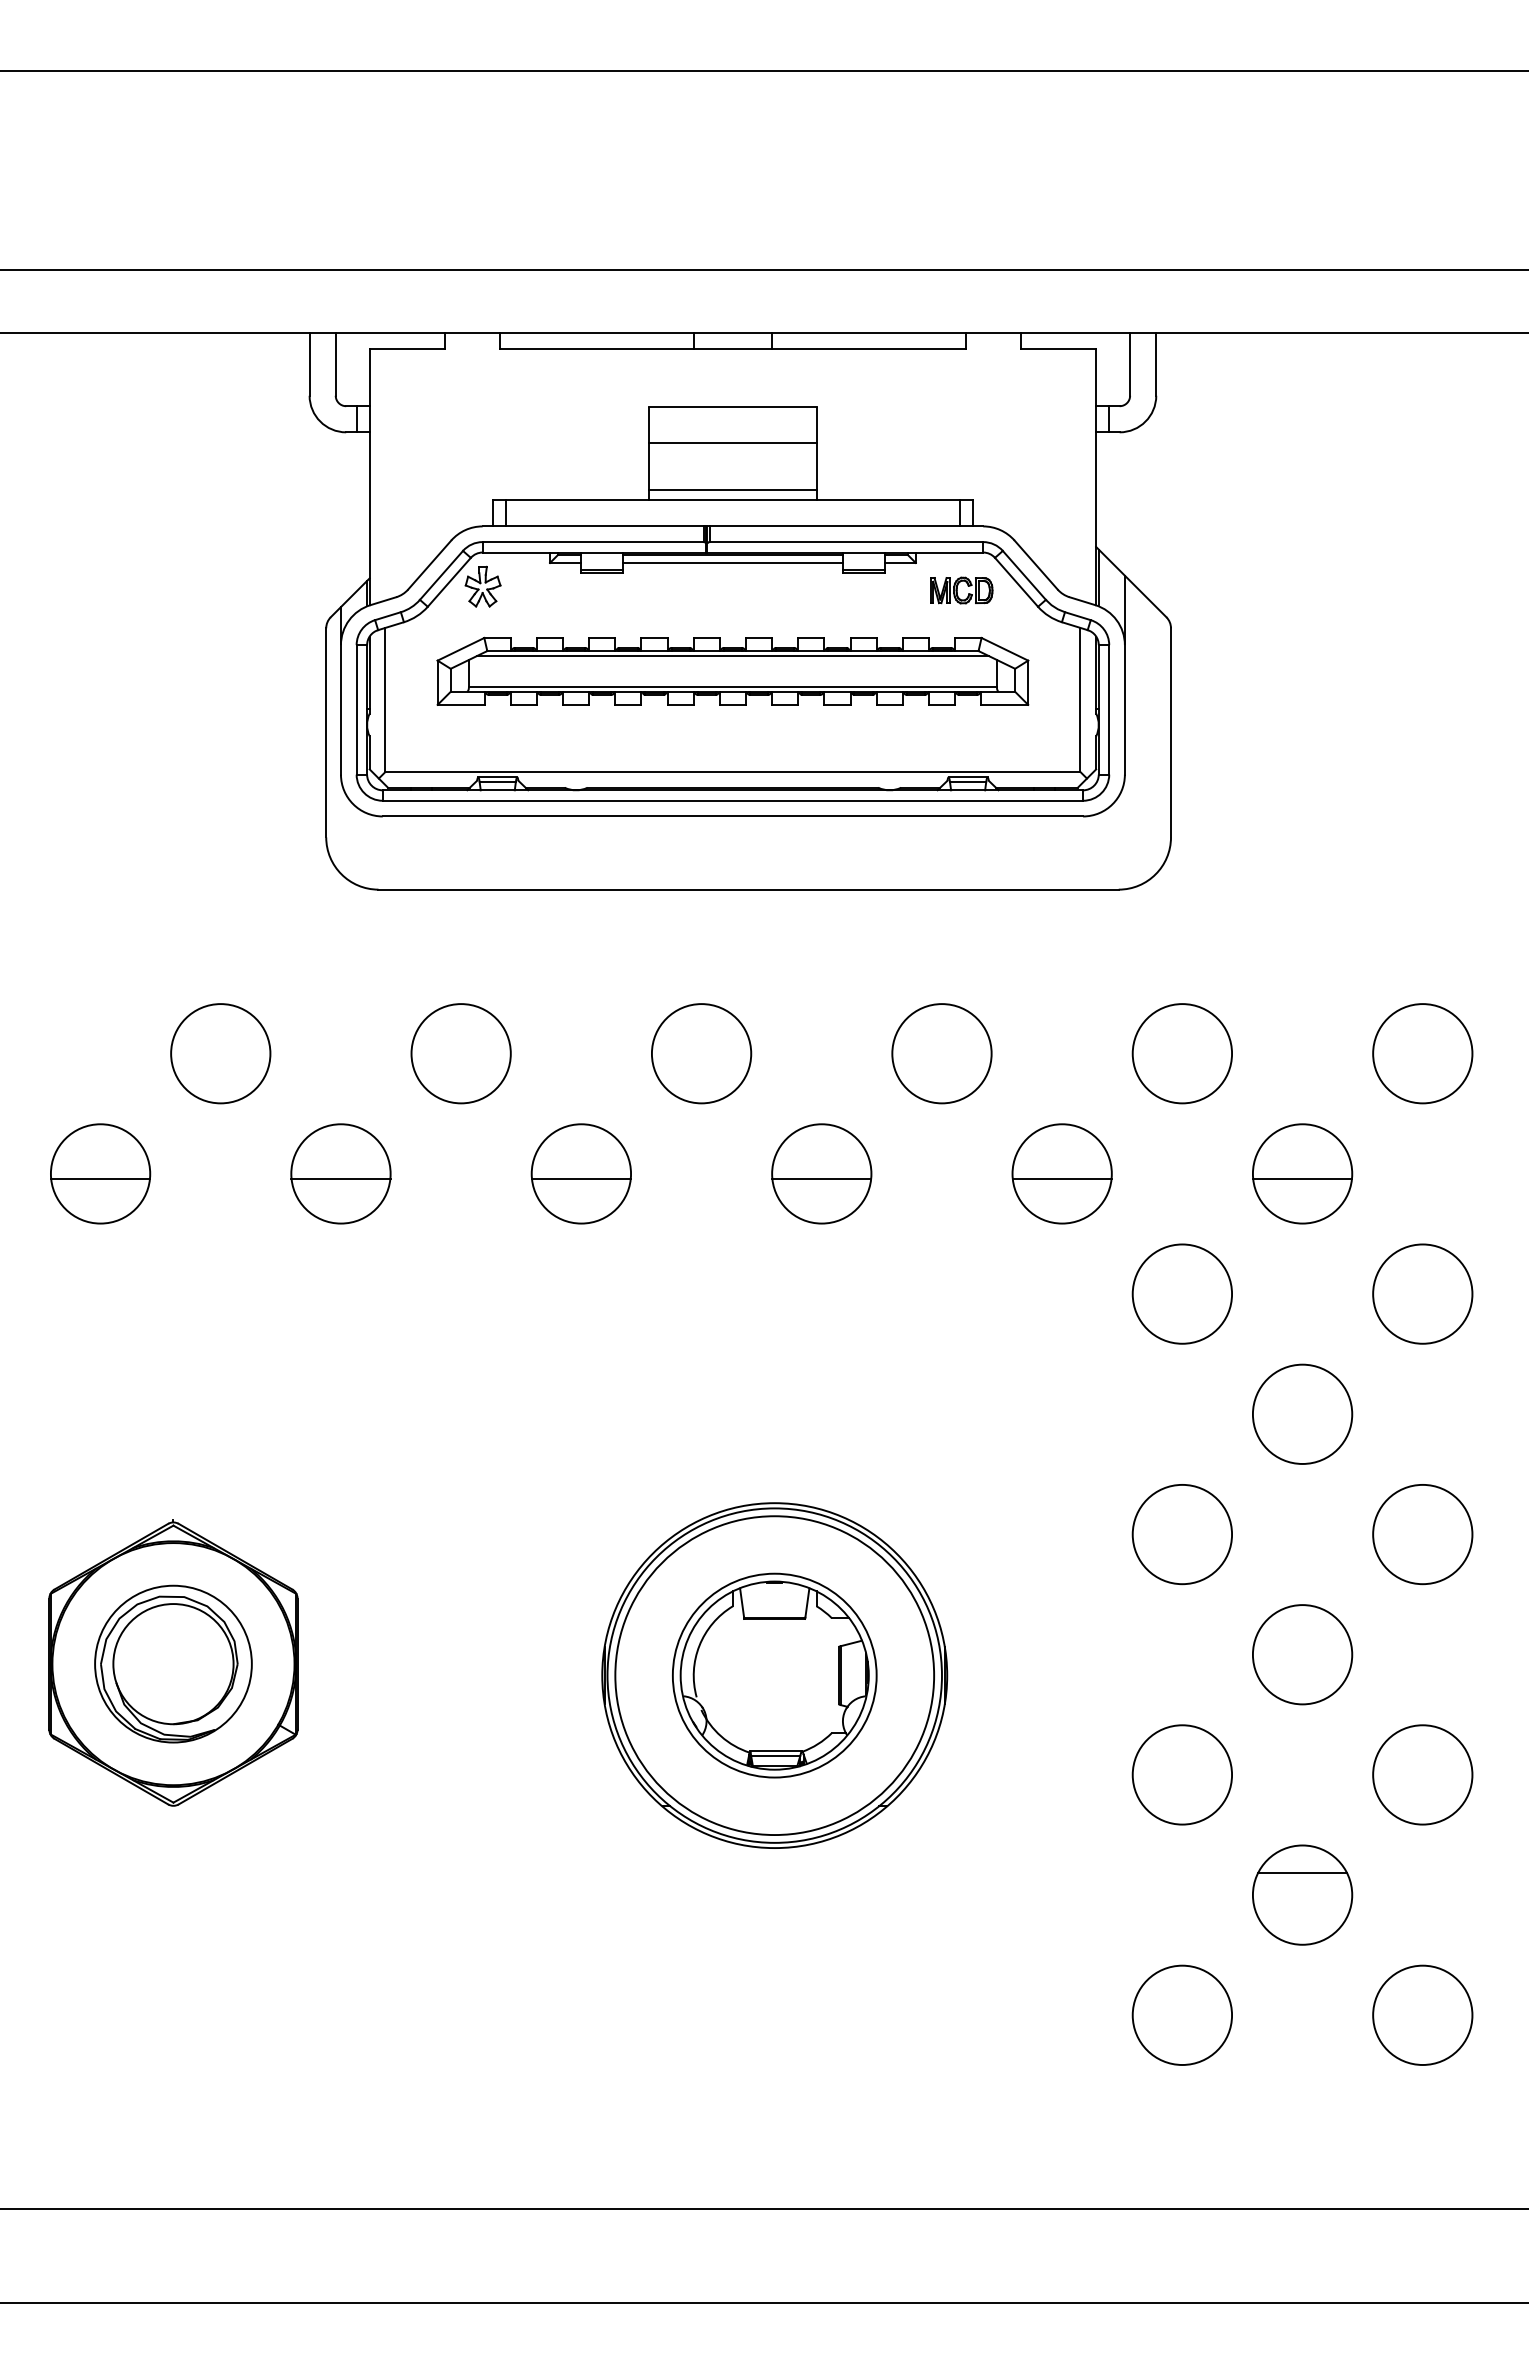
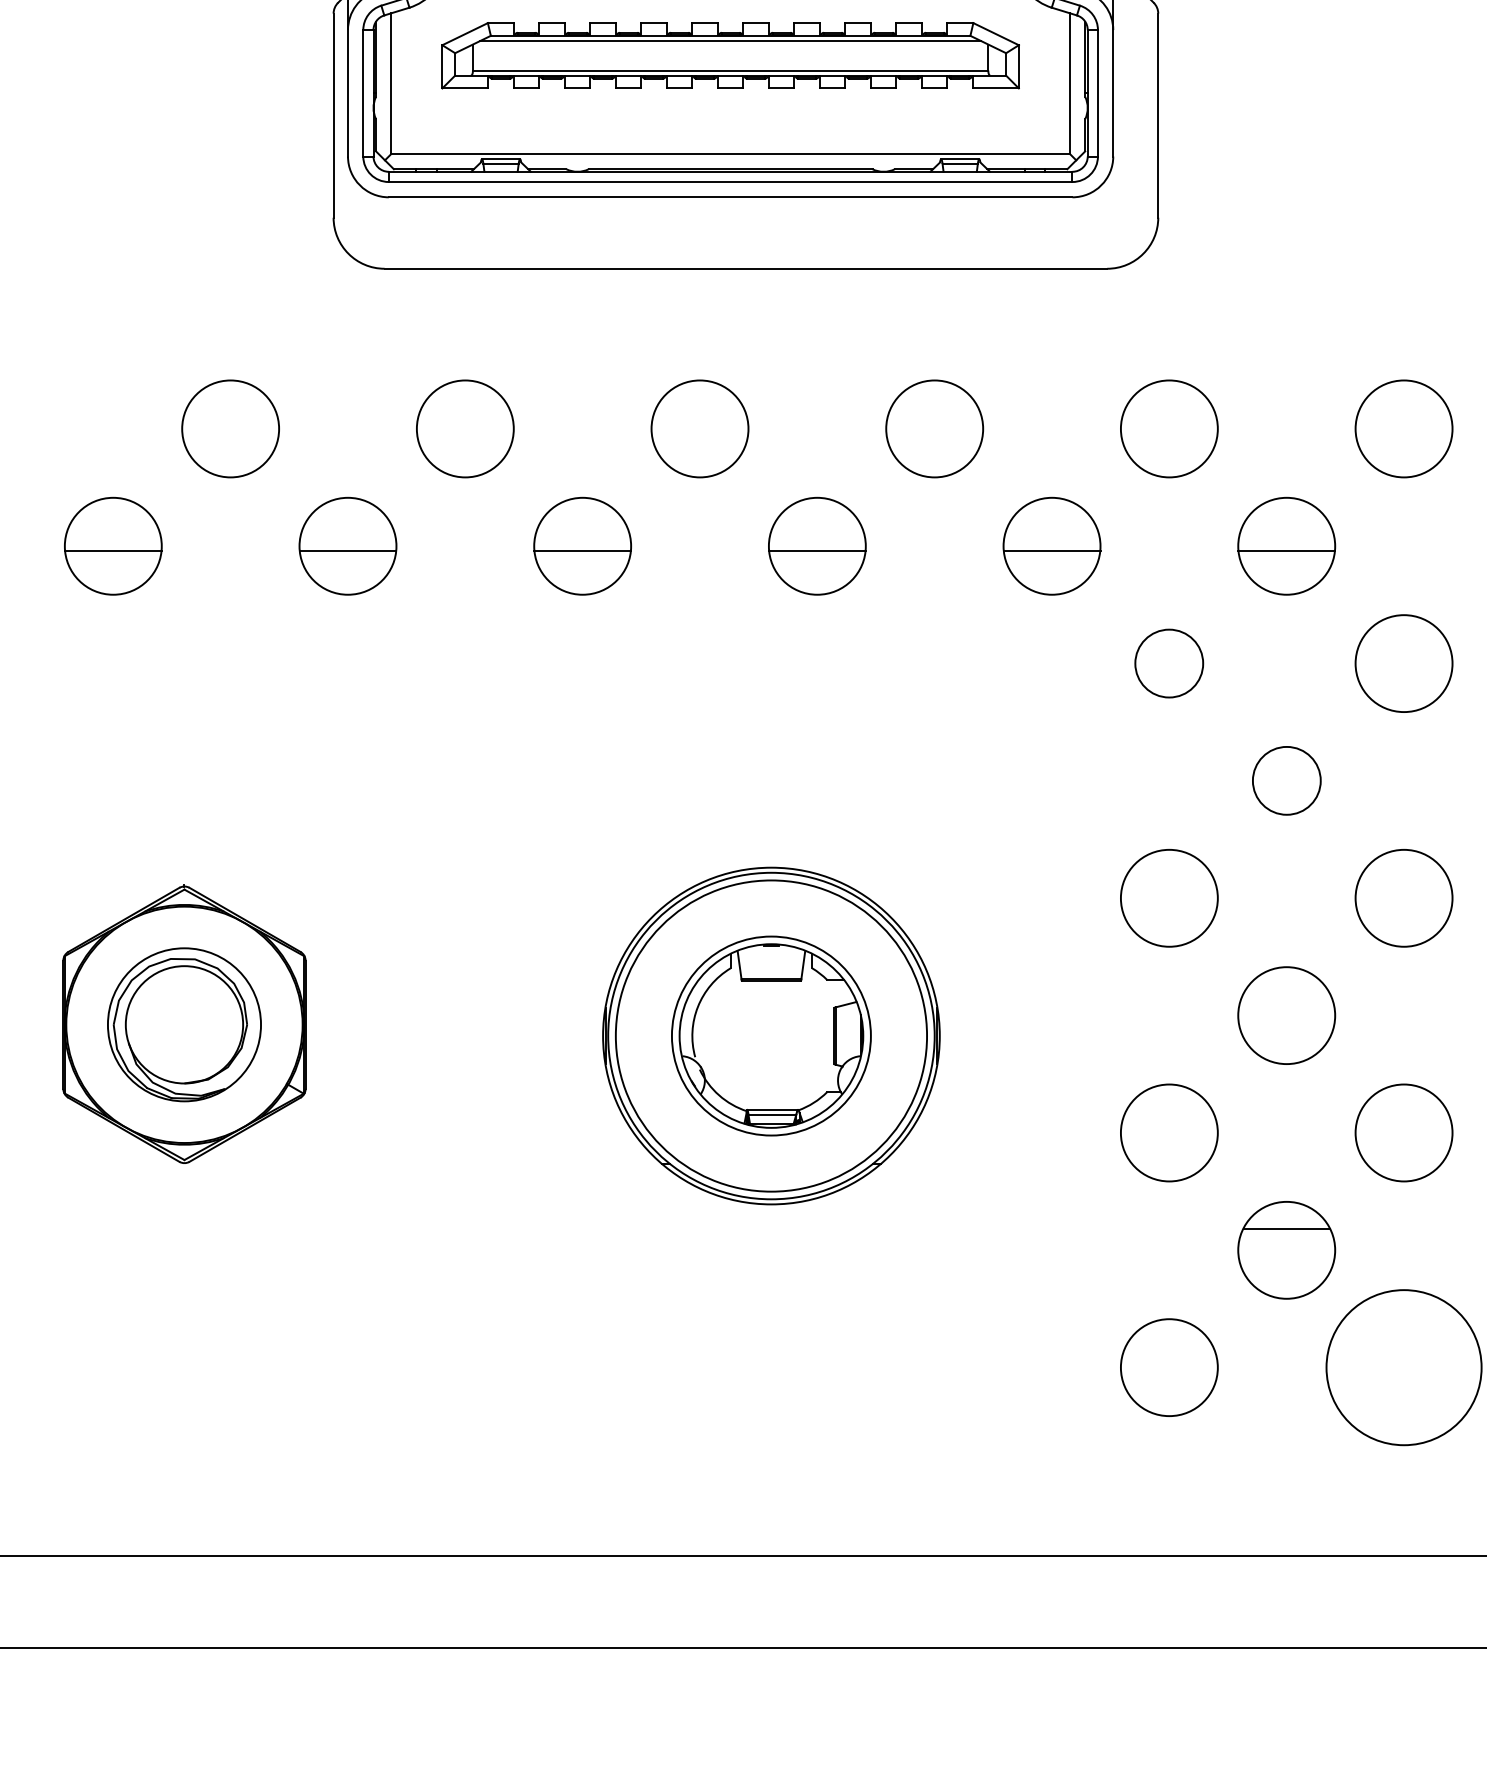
circle: (1181, 1293) -> (1168, 663), size x0.7
circle: (1302, 1413) -> (1286, 780), size x0.7
circle: (1422, 2014) -> (1403, 1366), size x1.6

